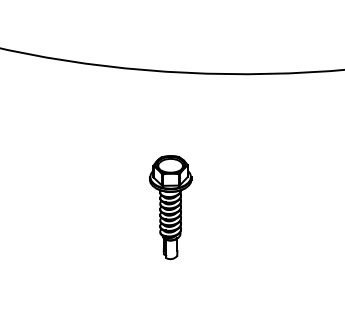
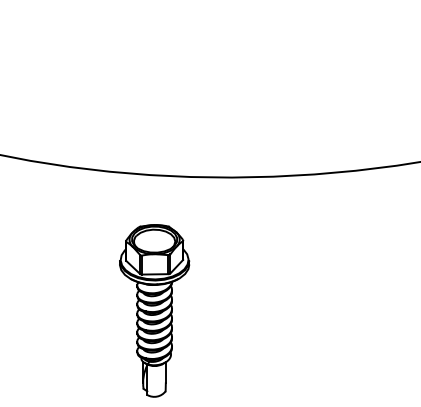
part: (170, 207) -> (154, 310), size x1.67

